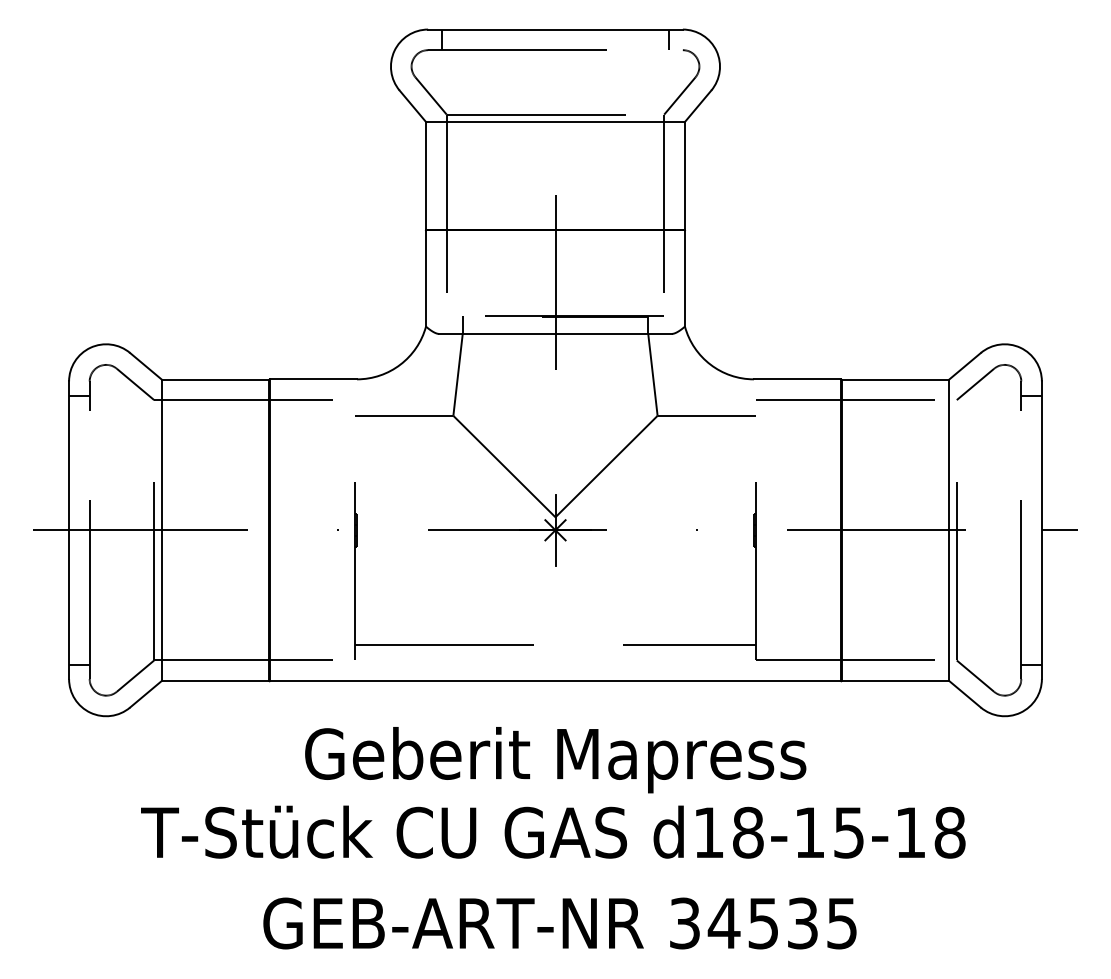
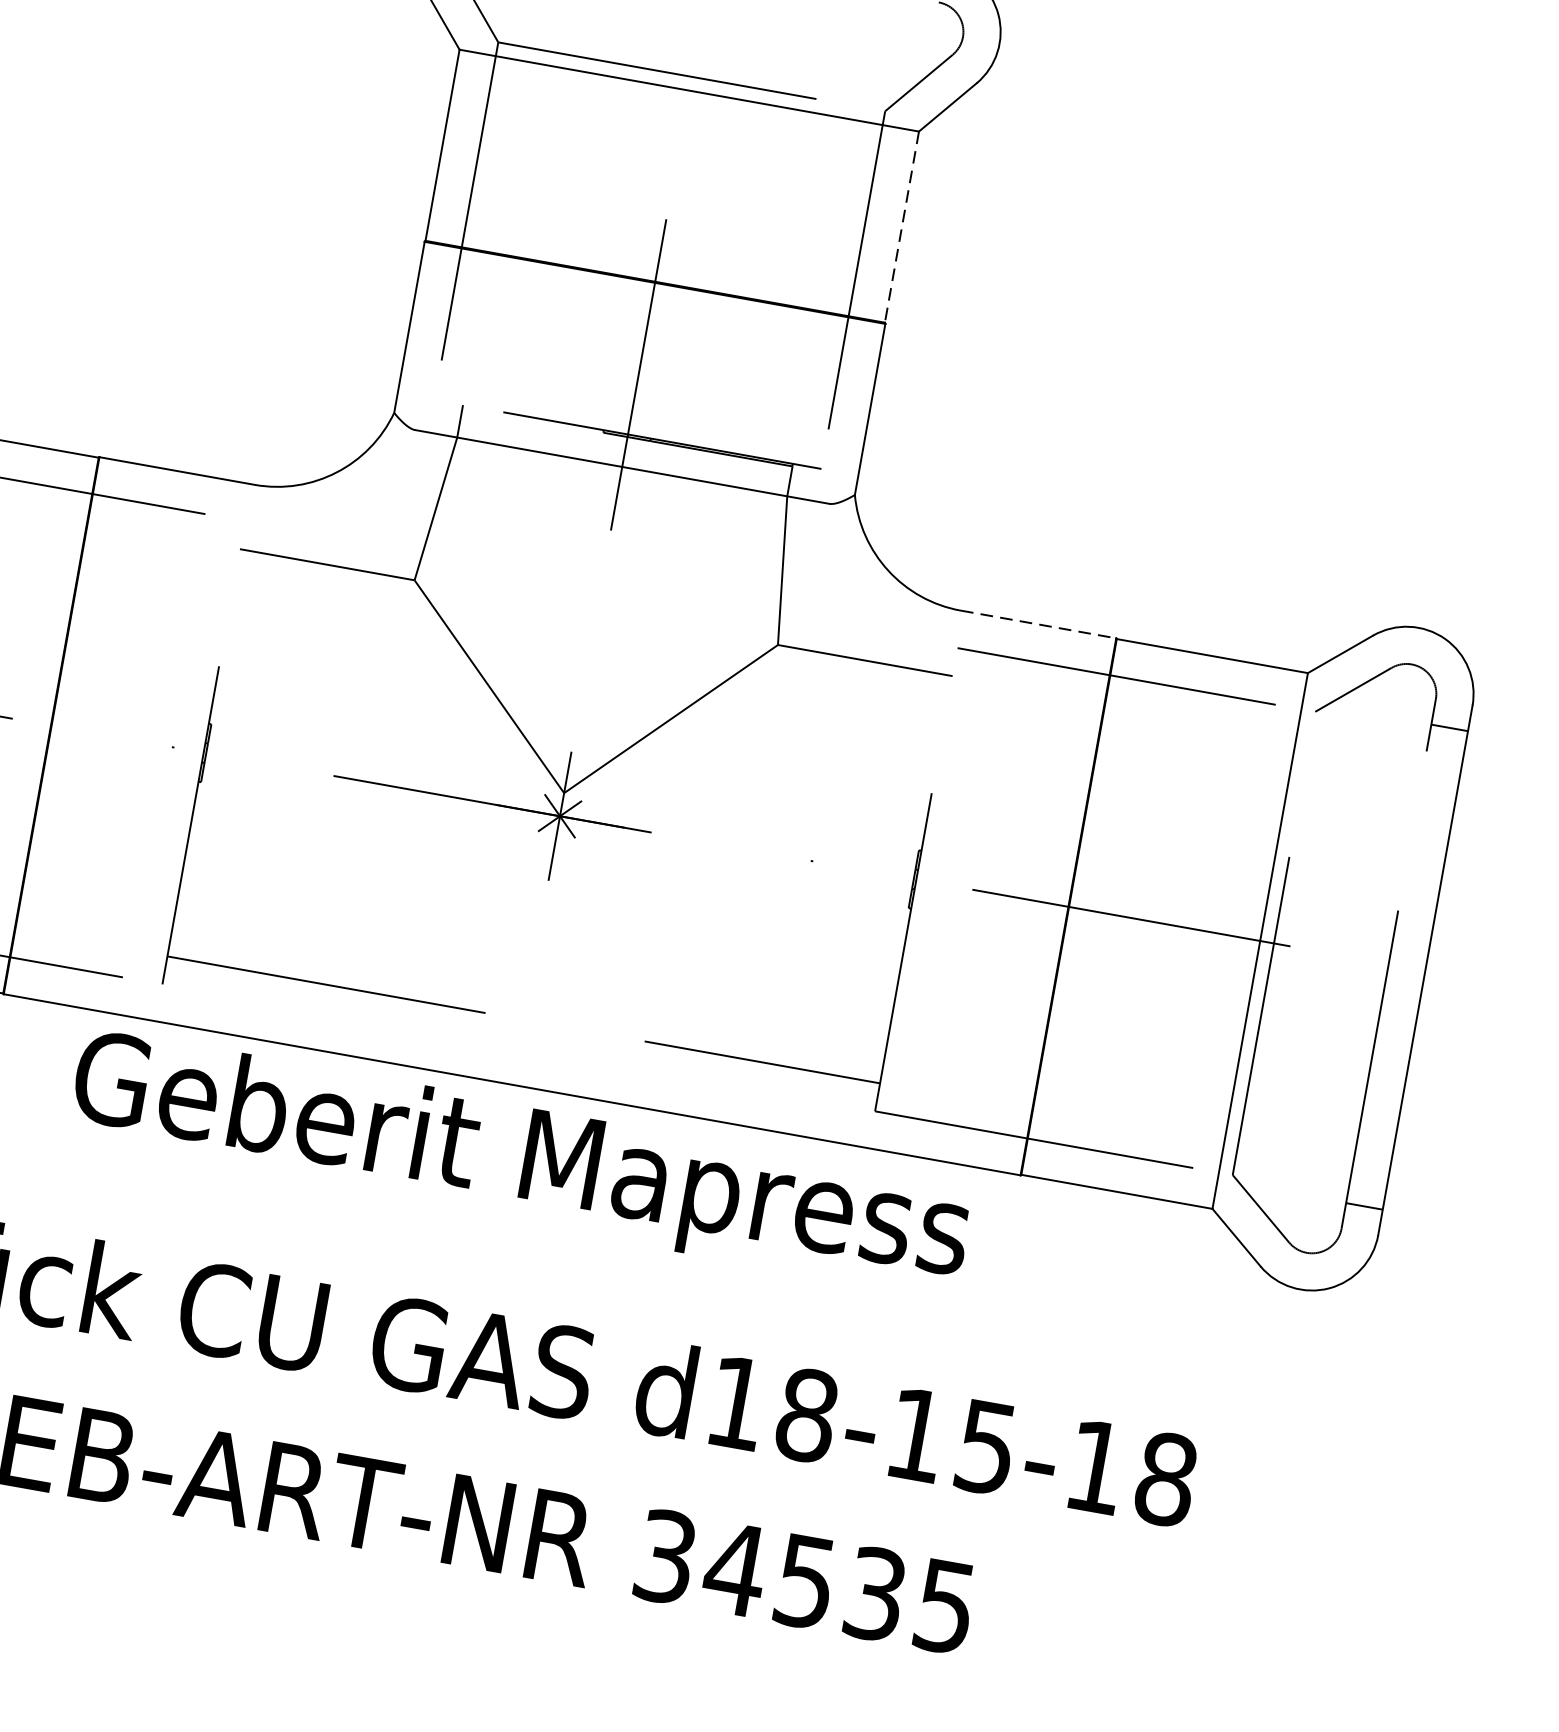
line: (684, 176) -> (901, 227), solid -> dashed
line: (797, 379) -> (1038, 624), solid -> dashed
line: (1059, 530) -> (1456, 976), removed
text: (555, 760) -> (520, 1163), moved

